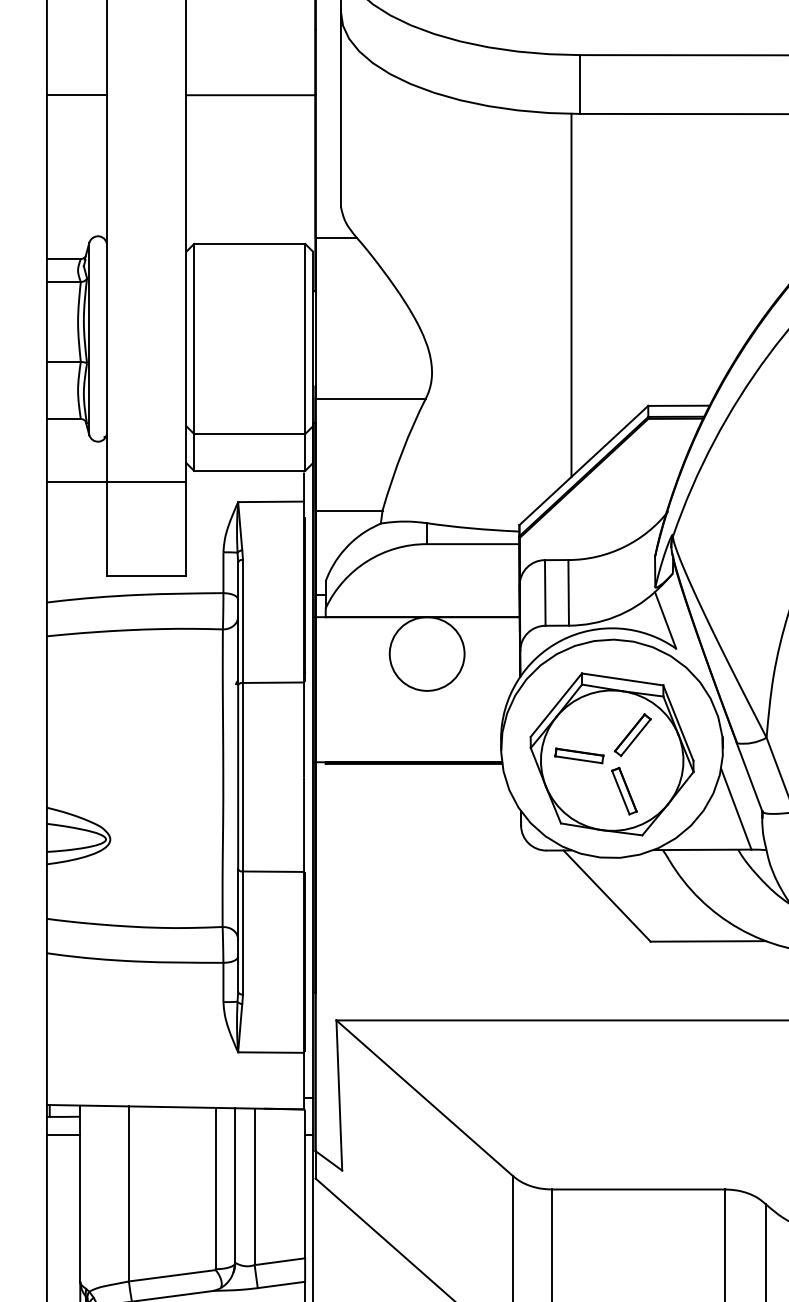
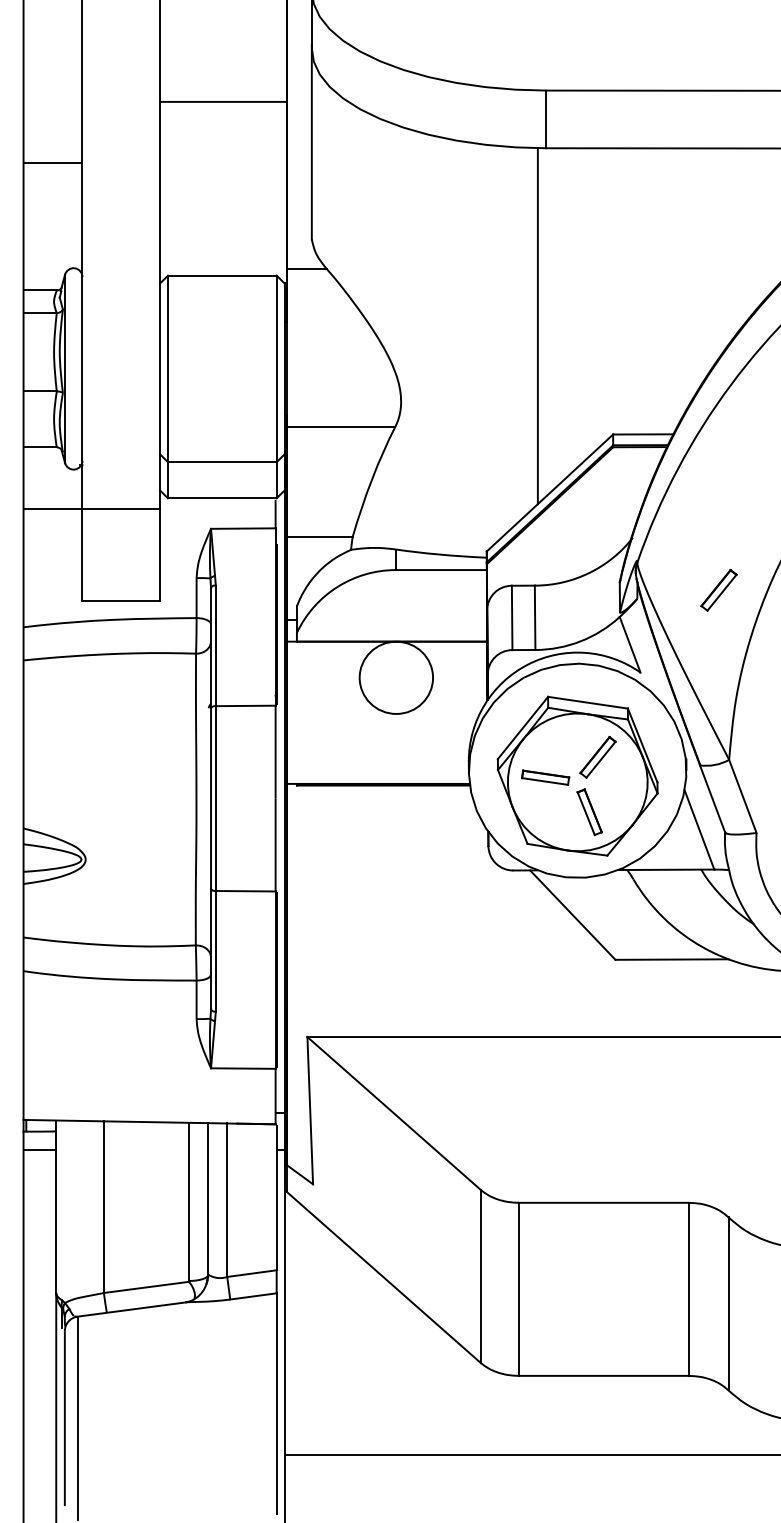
line: (76, 94) -> (52, 162), moved
line: (250, 94) -> (223, 101), moved
part: (755, 563) -> (718, 589), added

